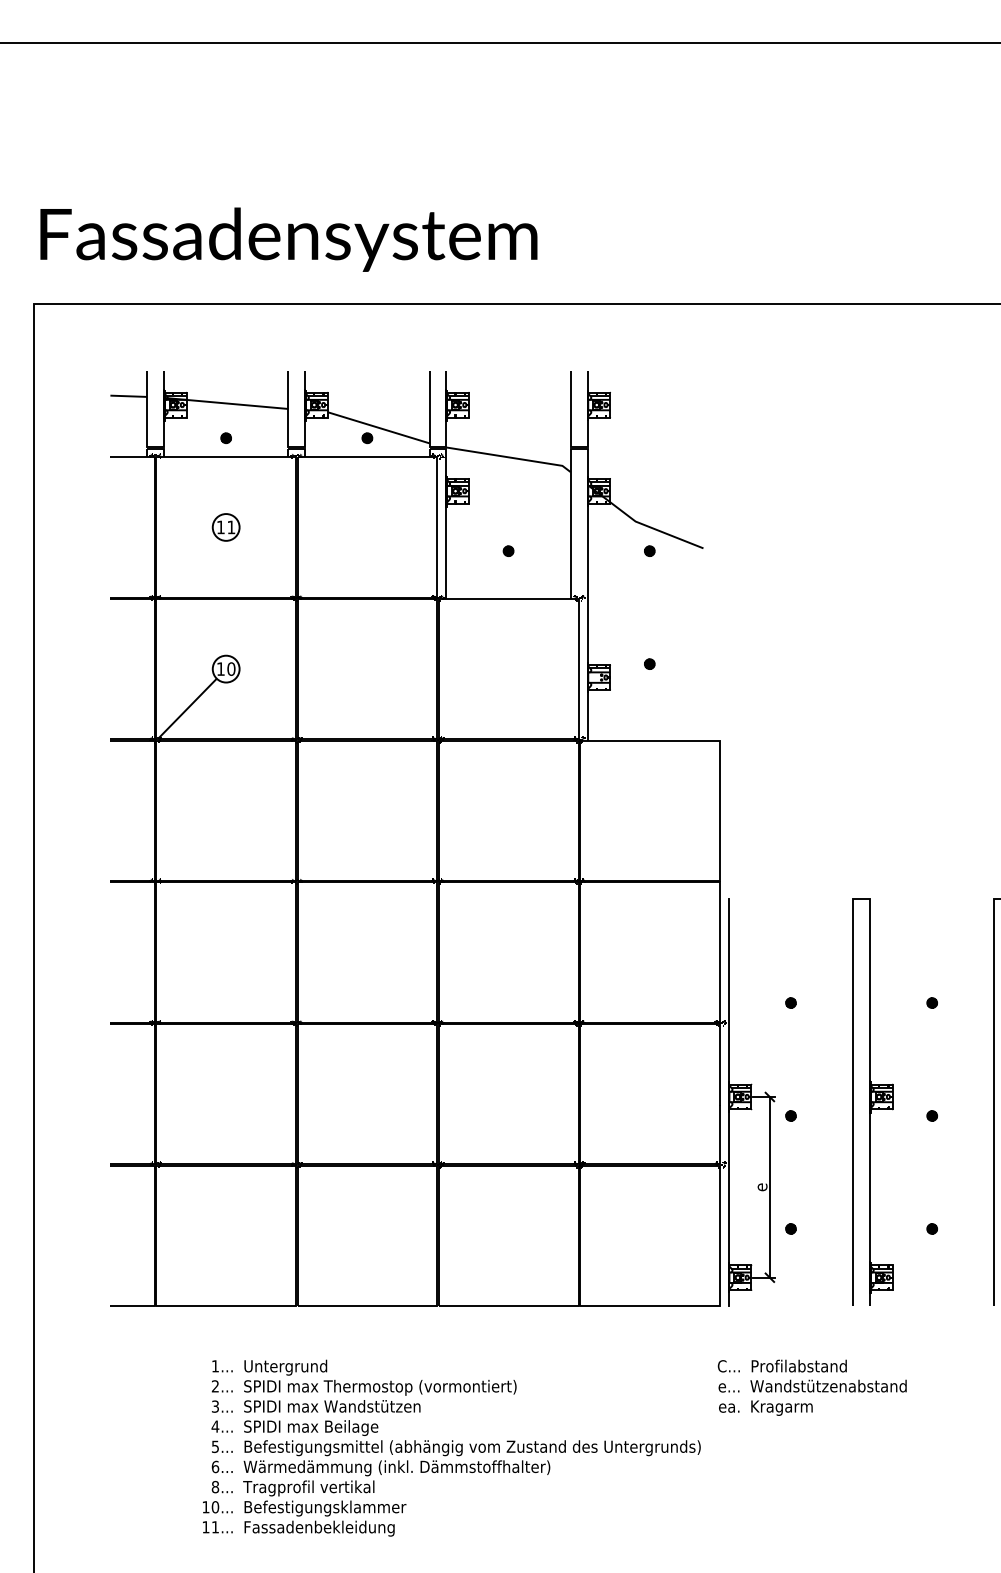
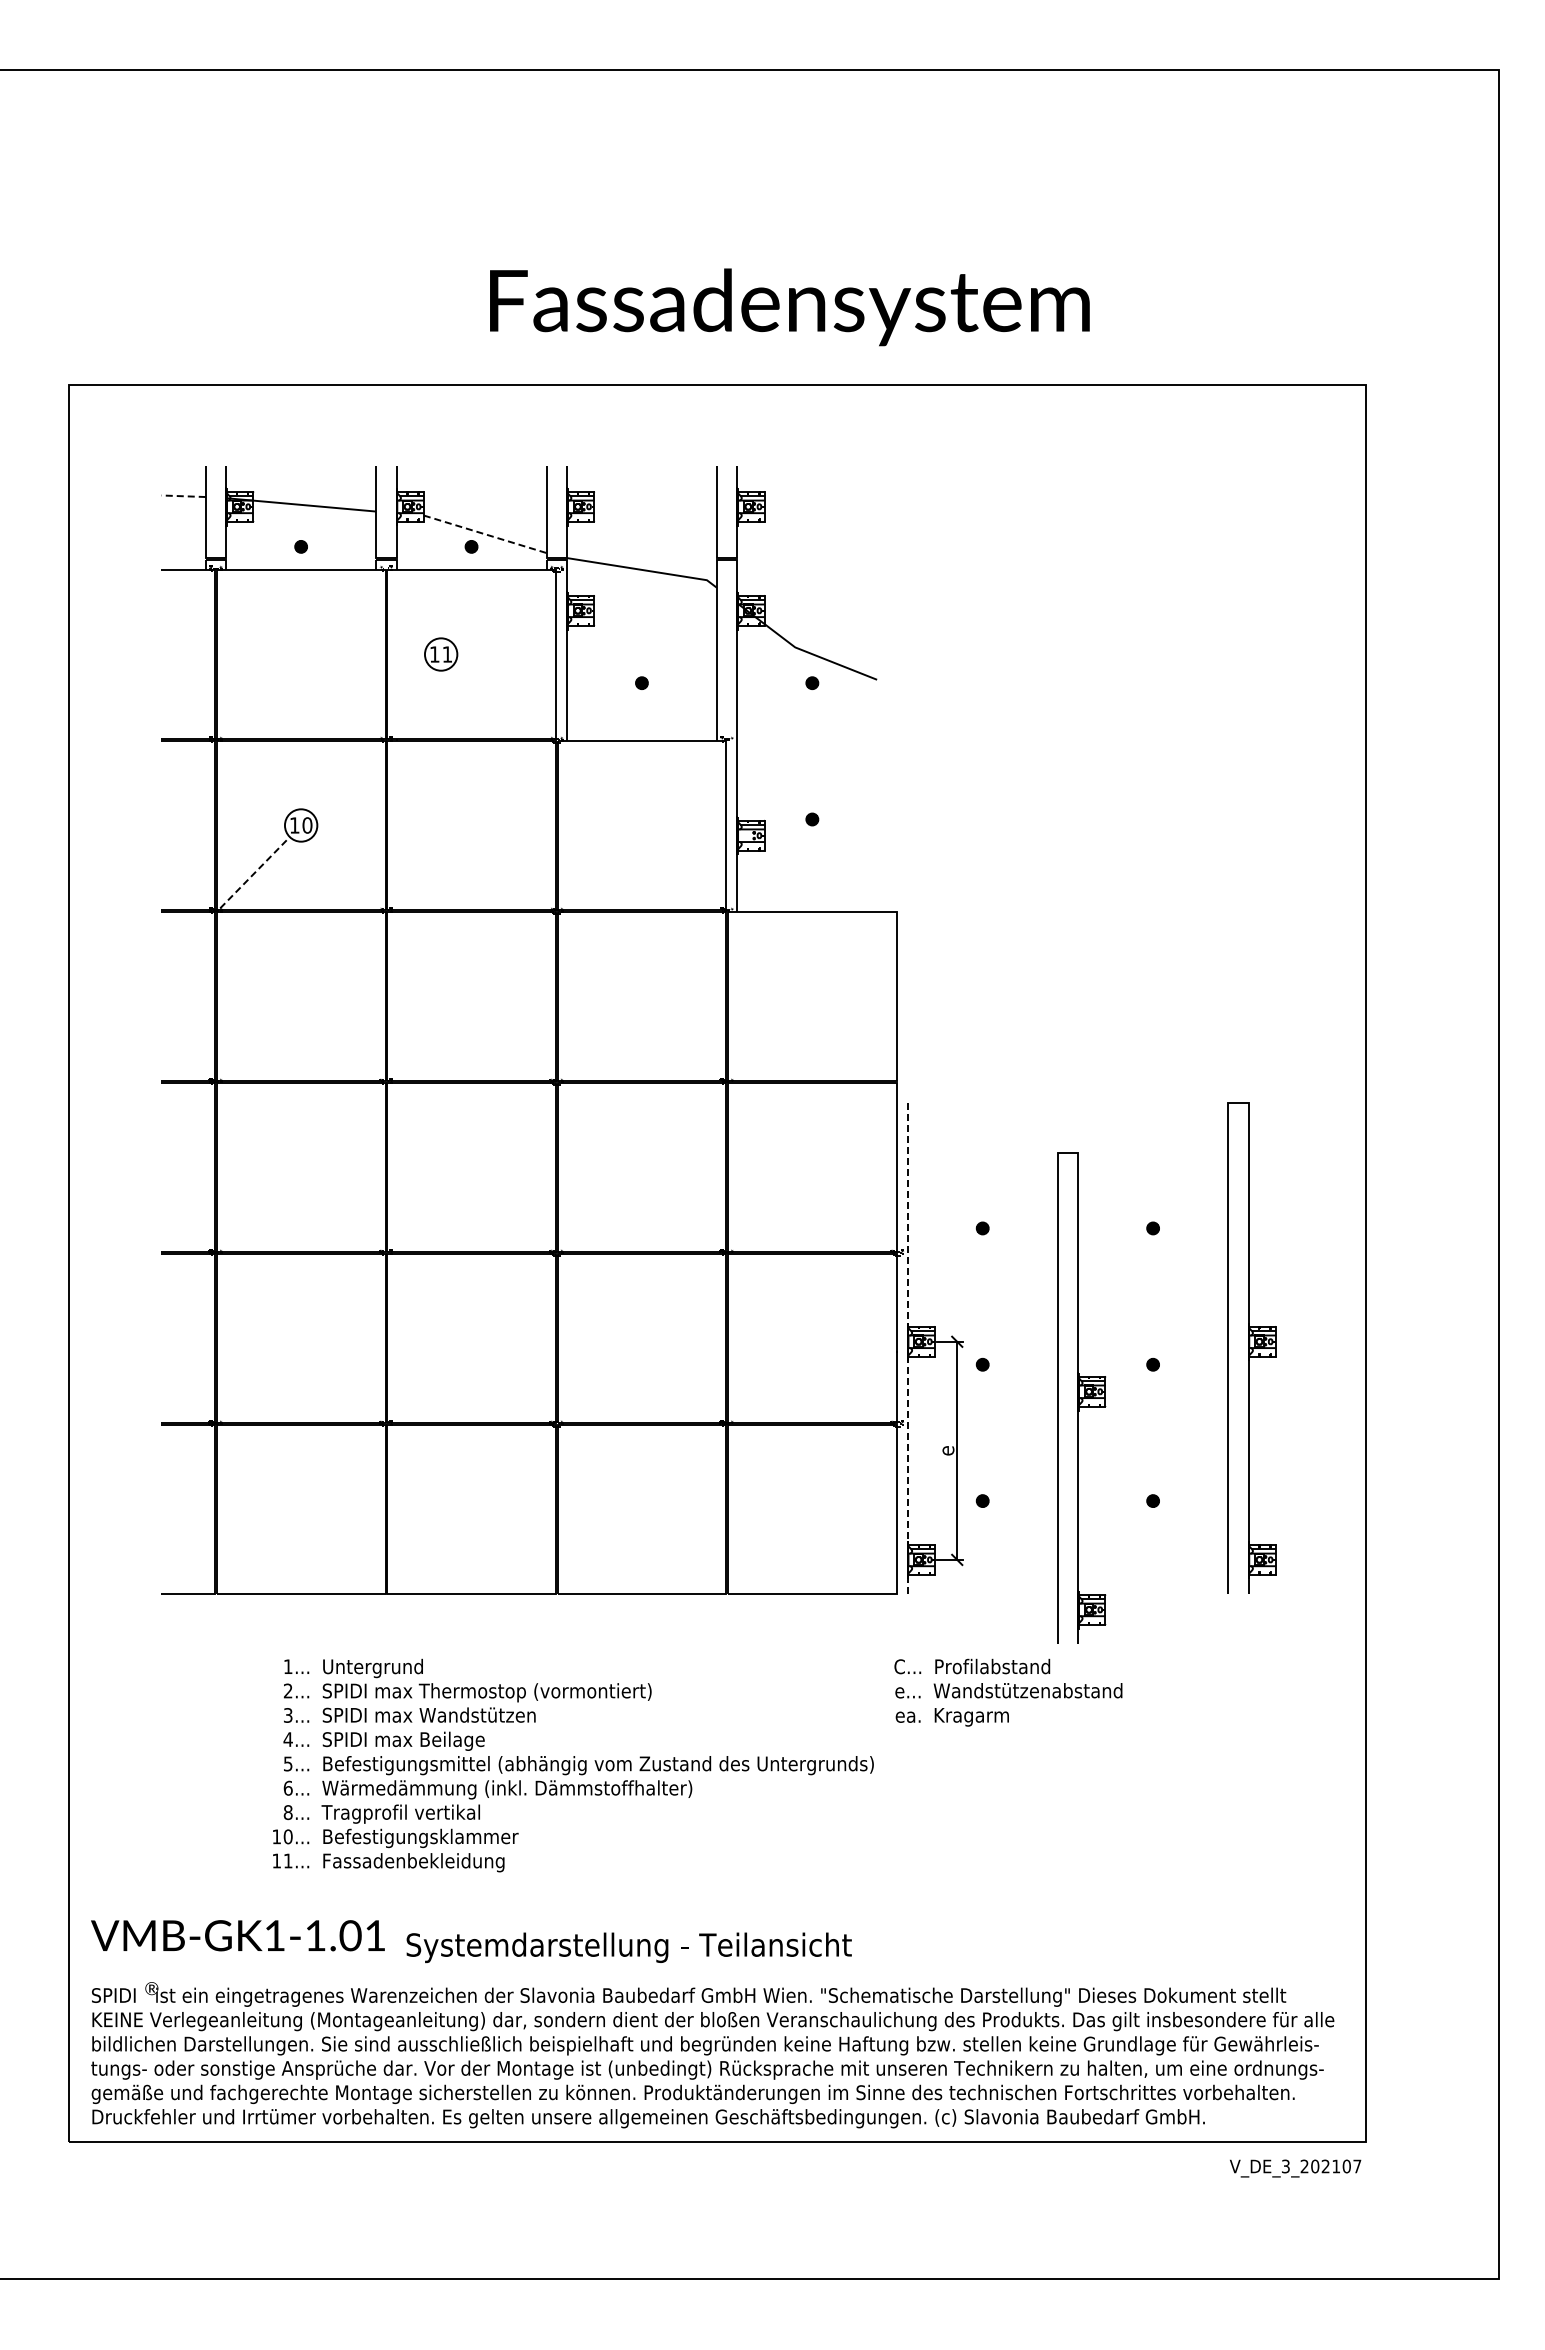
text: (288, 239) -> (789, 307), moved
line: (128, 396) -> (183, 496), solid -> dashed
line: (378, 427) -> (484, 534), solid -> dashed
part: (226, 527) -> (441, 654), moved
line: (188, 708) -> (255, 872), solid -> dashed
part: (872, 1101) -> (1081, 1397), moved
line: (728, 1102) -> (907, 1348), solid -> dashed

